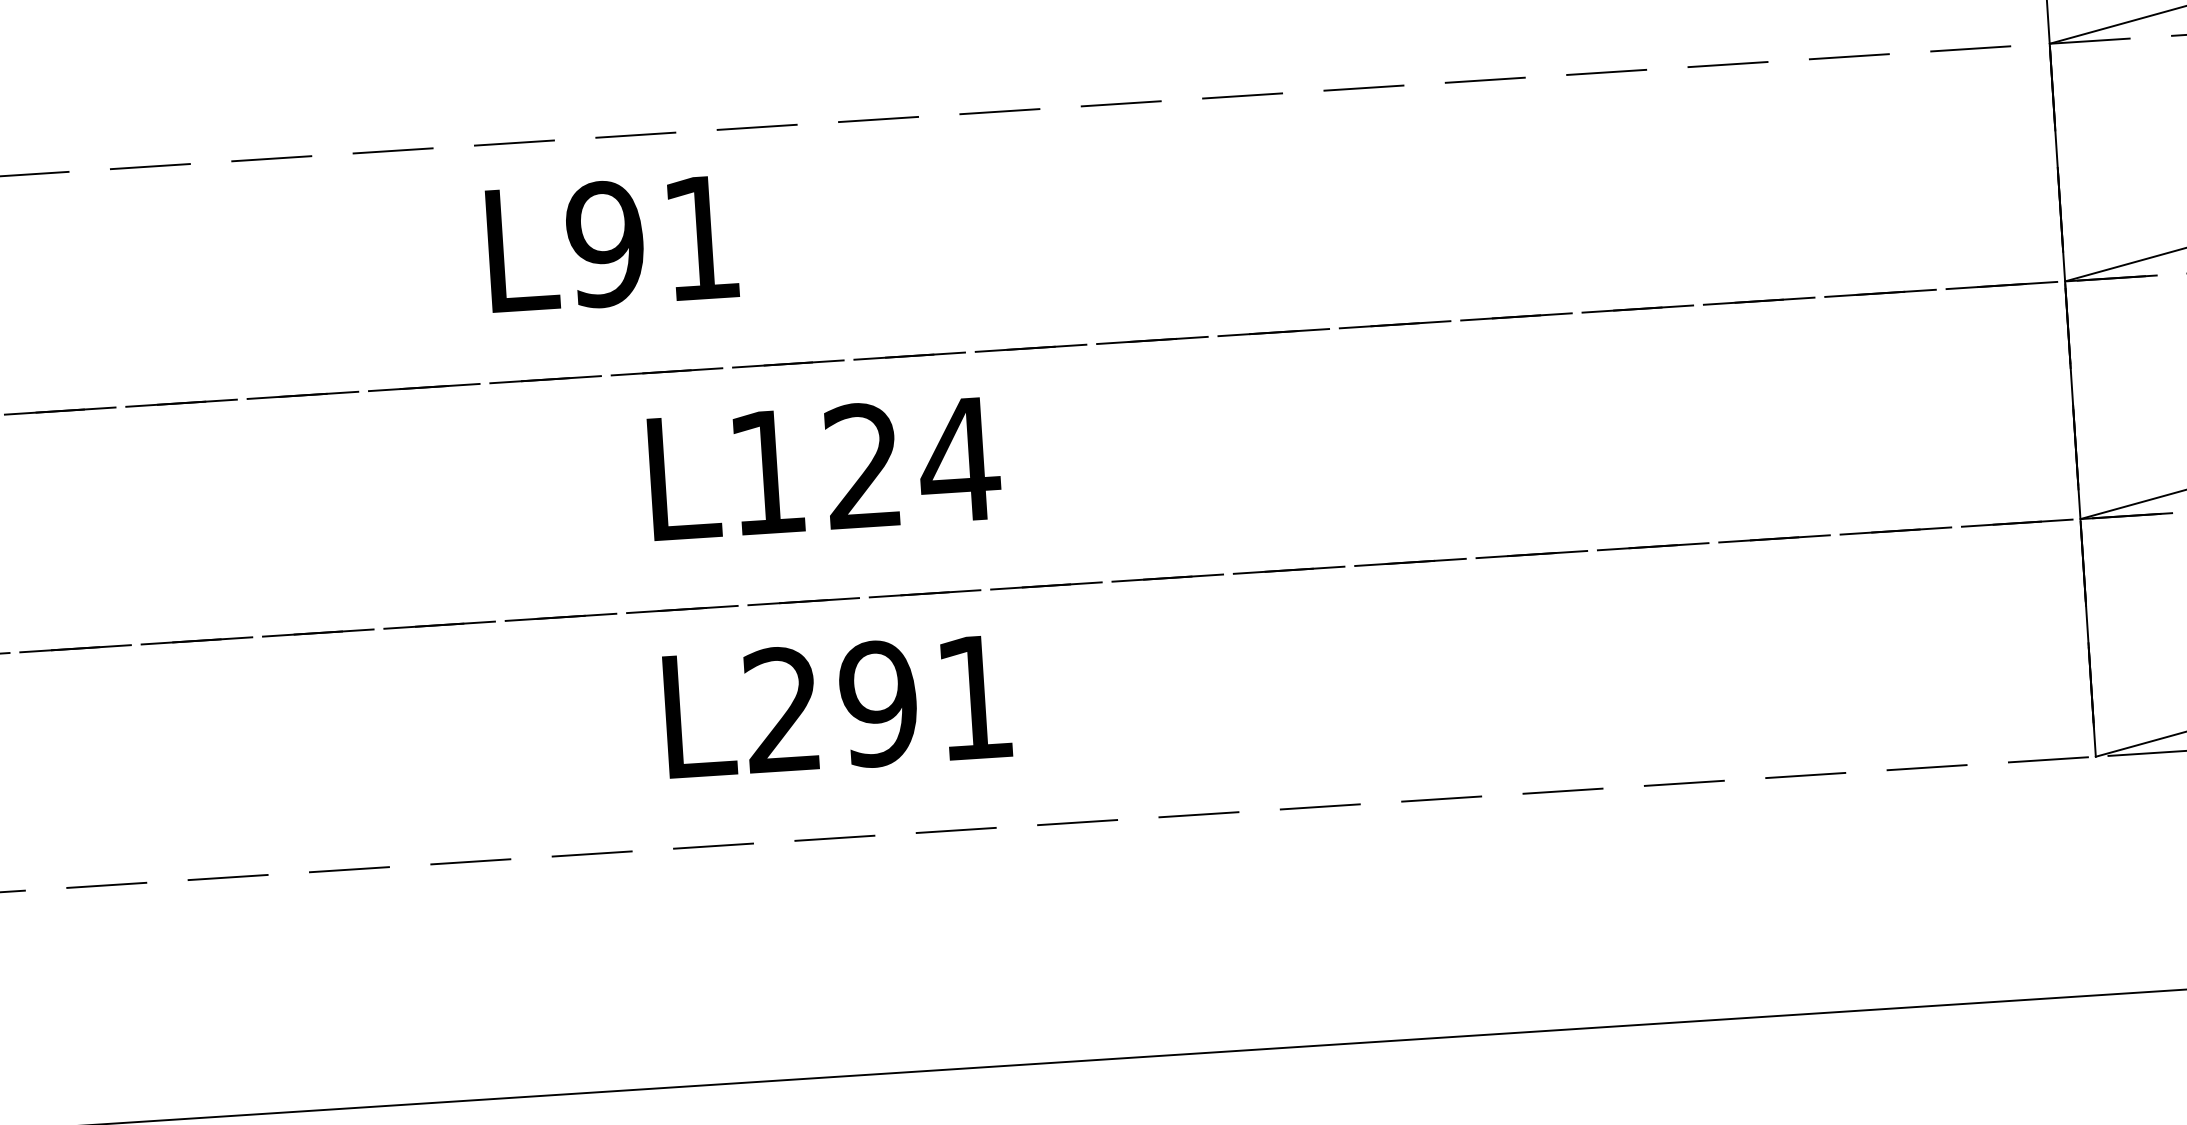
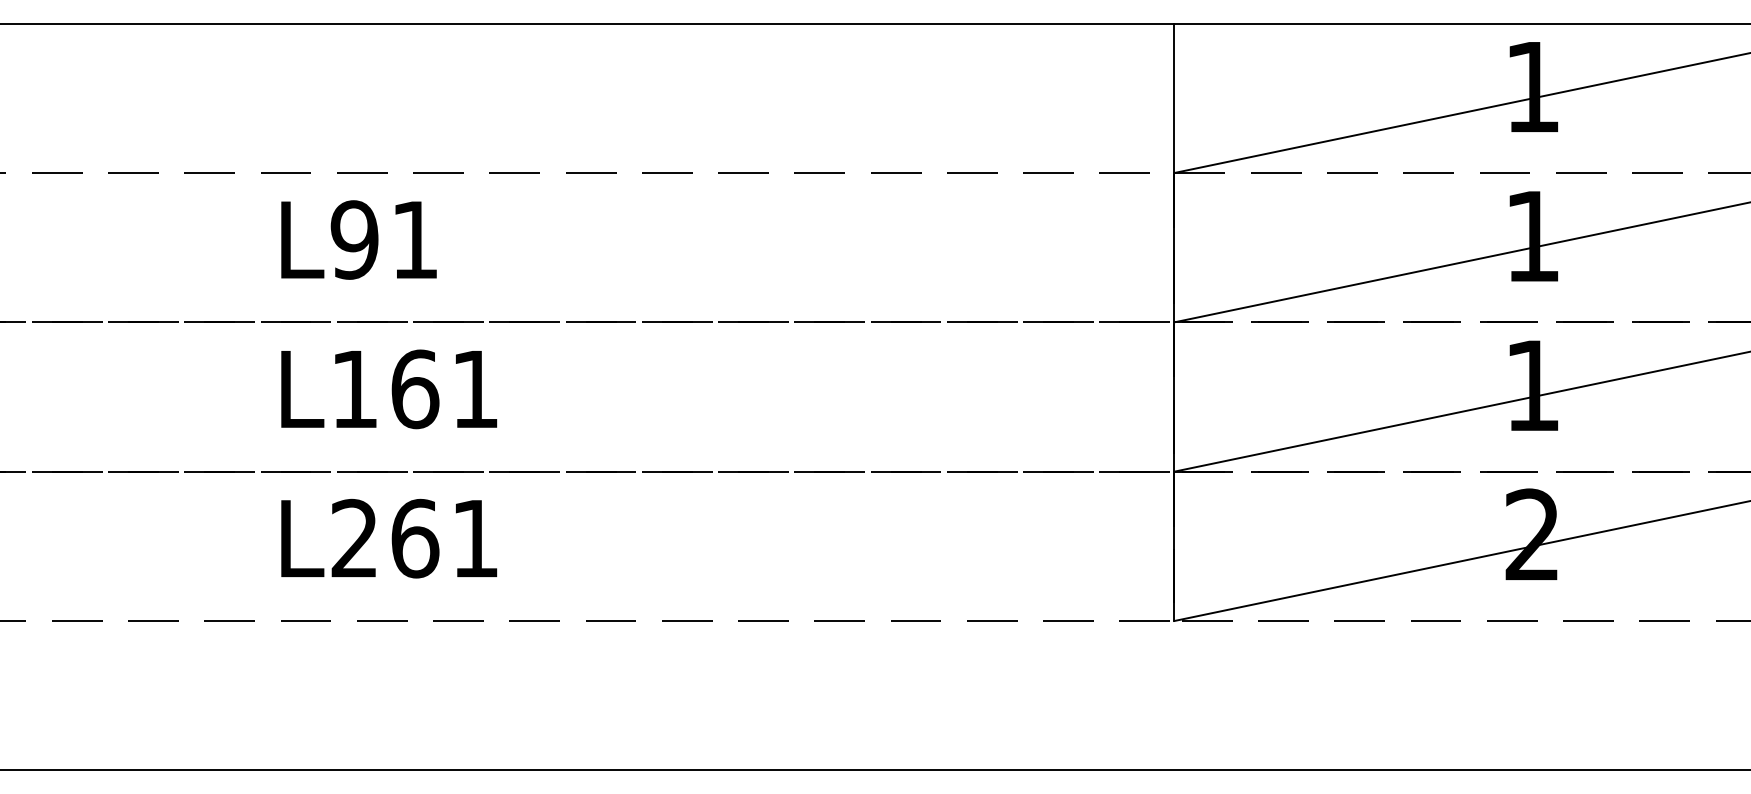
text: (611, 243) -> (358, 239), moved
text: (911, 463) -> (445, 389), L124 -> L161
text: (879, 703) -> (415, 538), L291 -> L261

